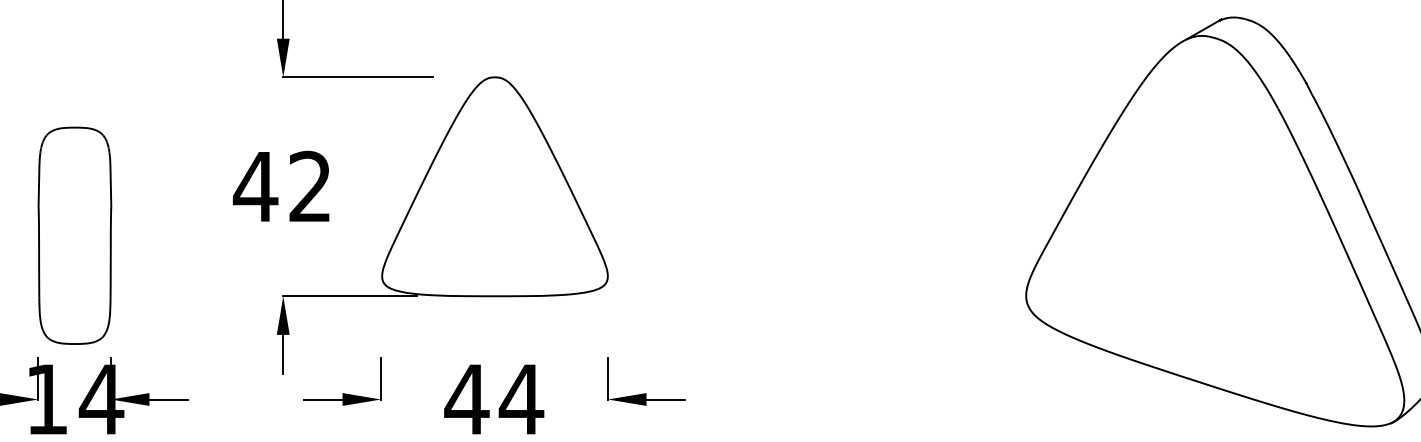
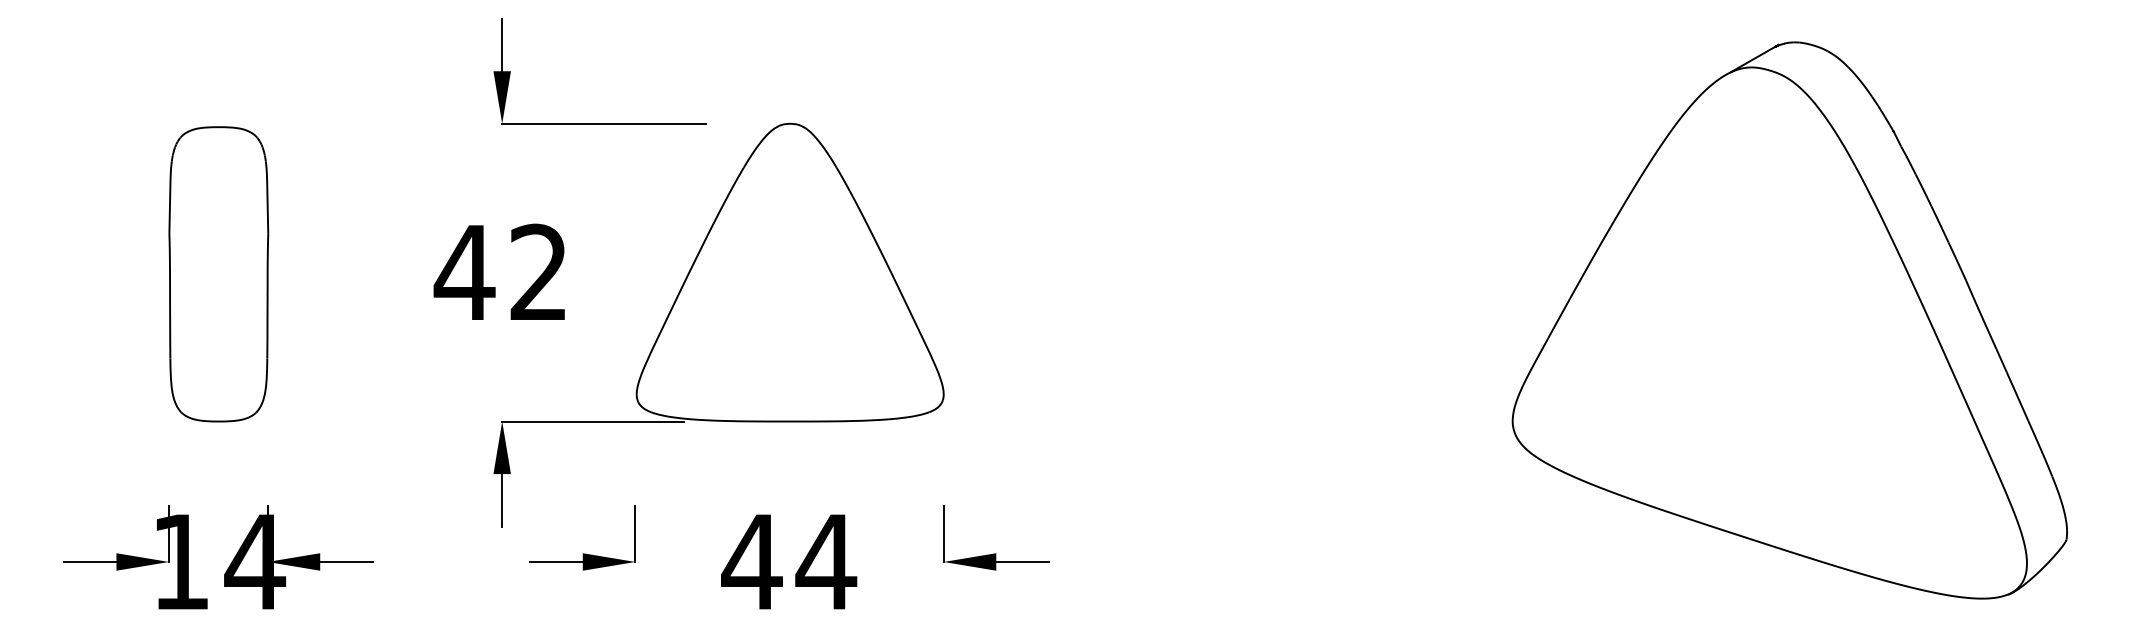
part: (74, 235) -> (218, 274), moved

